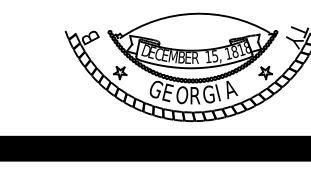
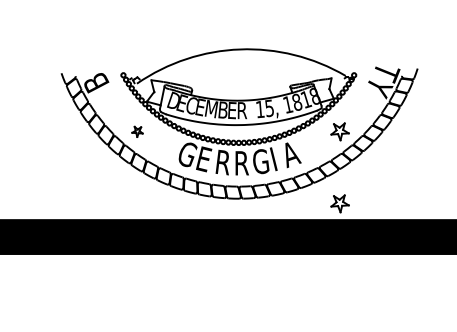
part: (120, 72) -> (137, 131), size x0.6
text: (181, 95) -> (223, 162), O -> R
part: (265, 124) -> (339, 203), added

